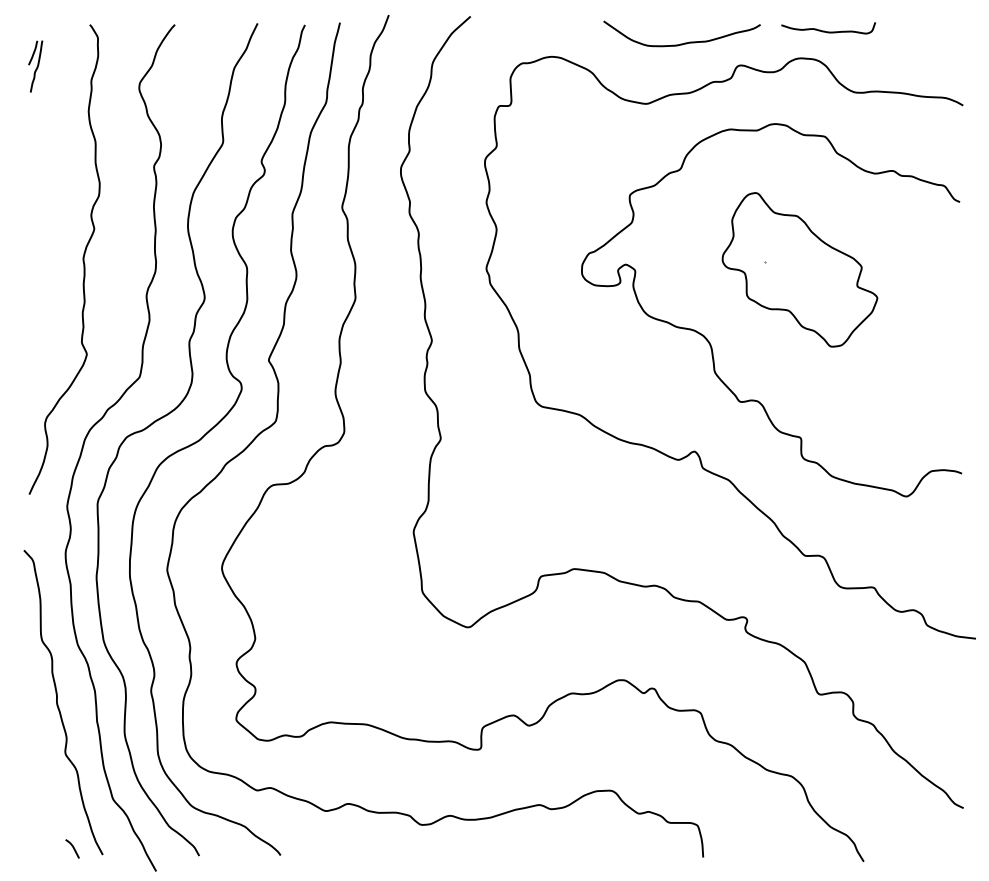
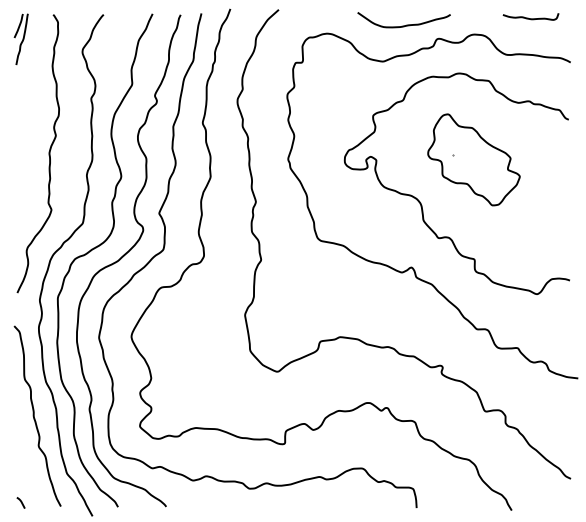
curve: (827, 31) -> (530, 18), moved
part: (34, 66) -> (20, 39), size x1.67
curve: (71, 848) -> (20, 502), moved

